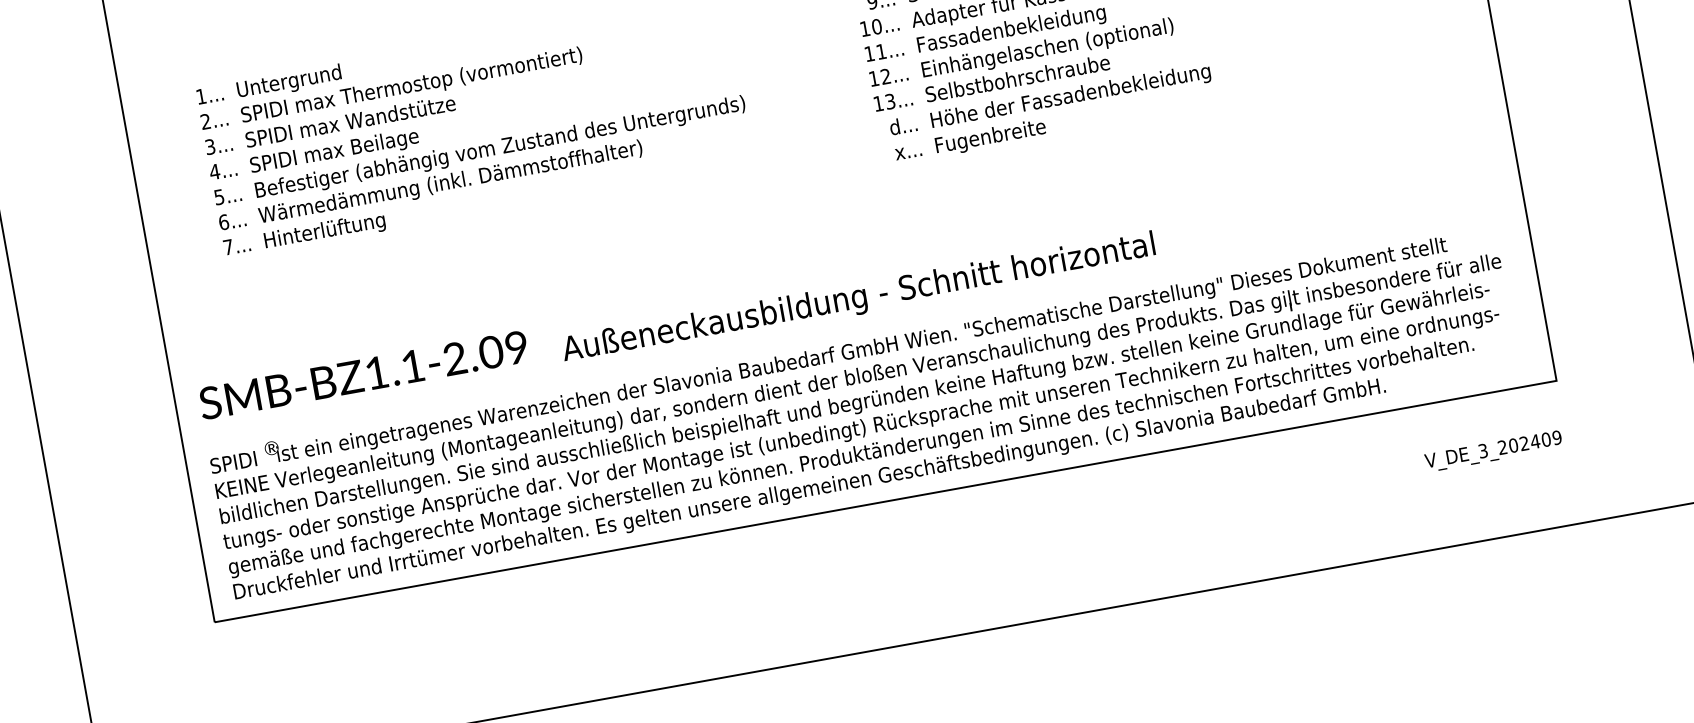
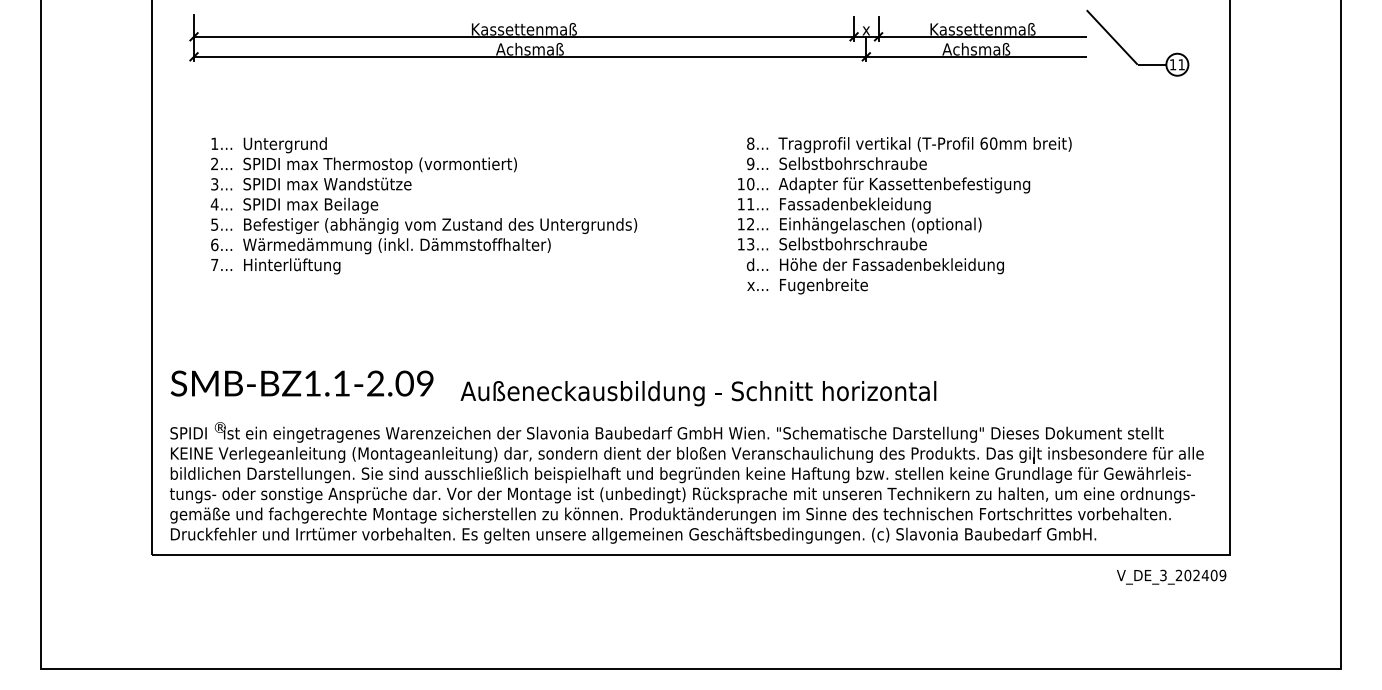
text: (1493, 450) -> (1171, 576), moved

